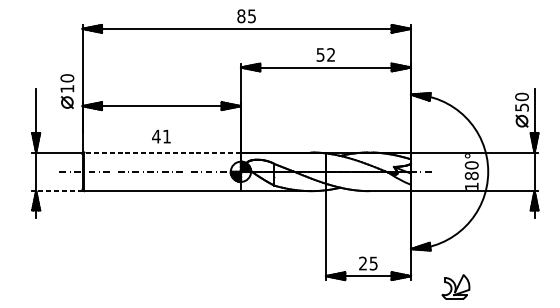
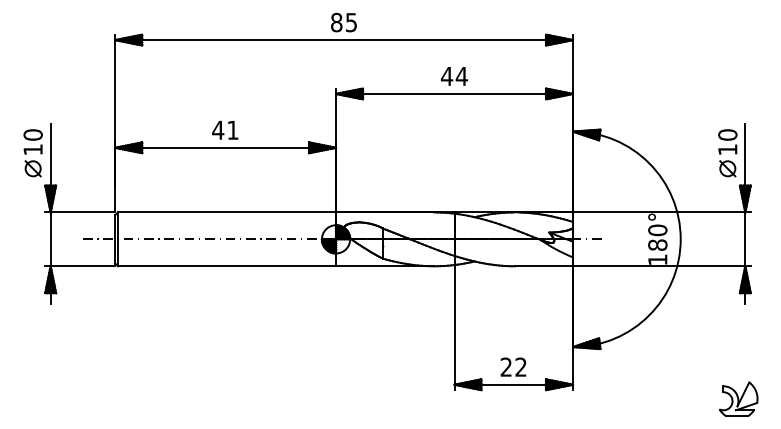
text: (325, 54) -> (453, 76), 52 -> 44
part: (66, 91) -> (32, 153), moved
text: (521, 107) -> (727, 149), 50 -> 10
text: (161, 136) -> (225, 130), moved
line: (162, 152) -> (226, 212), dashed -> solid
line: (59, 191) -> (82, 266), dashed -> solid
text: (373, 263) -> (520, 366), 25 -> 22
part: (455, 286) -> (738, 398), moved

